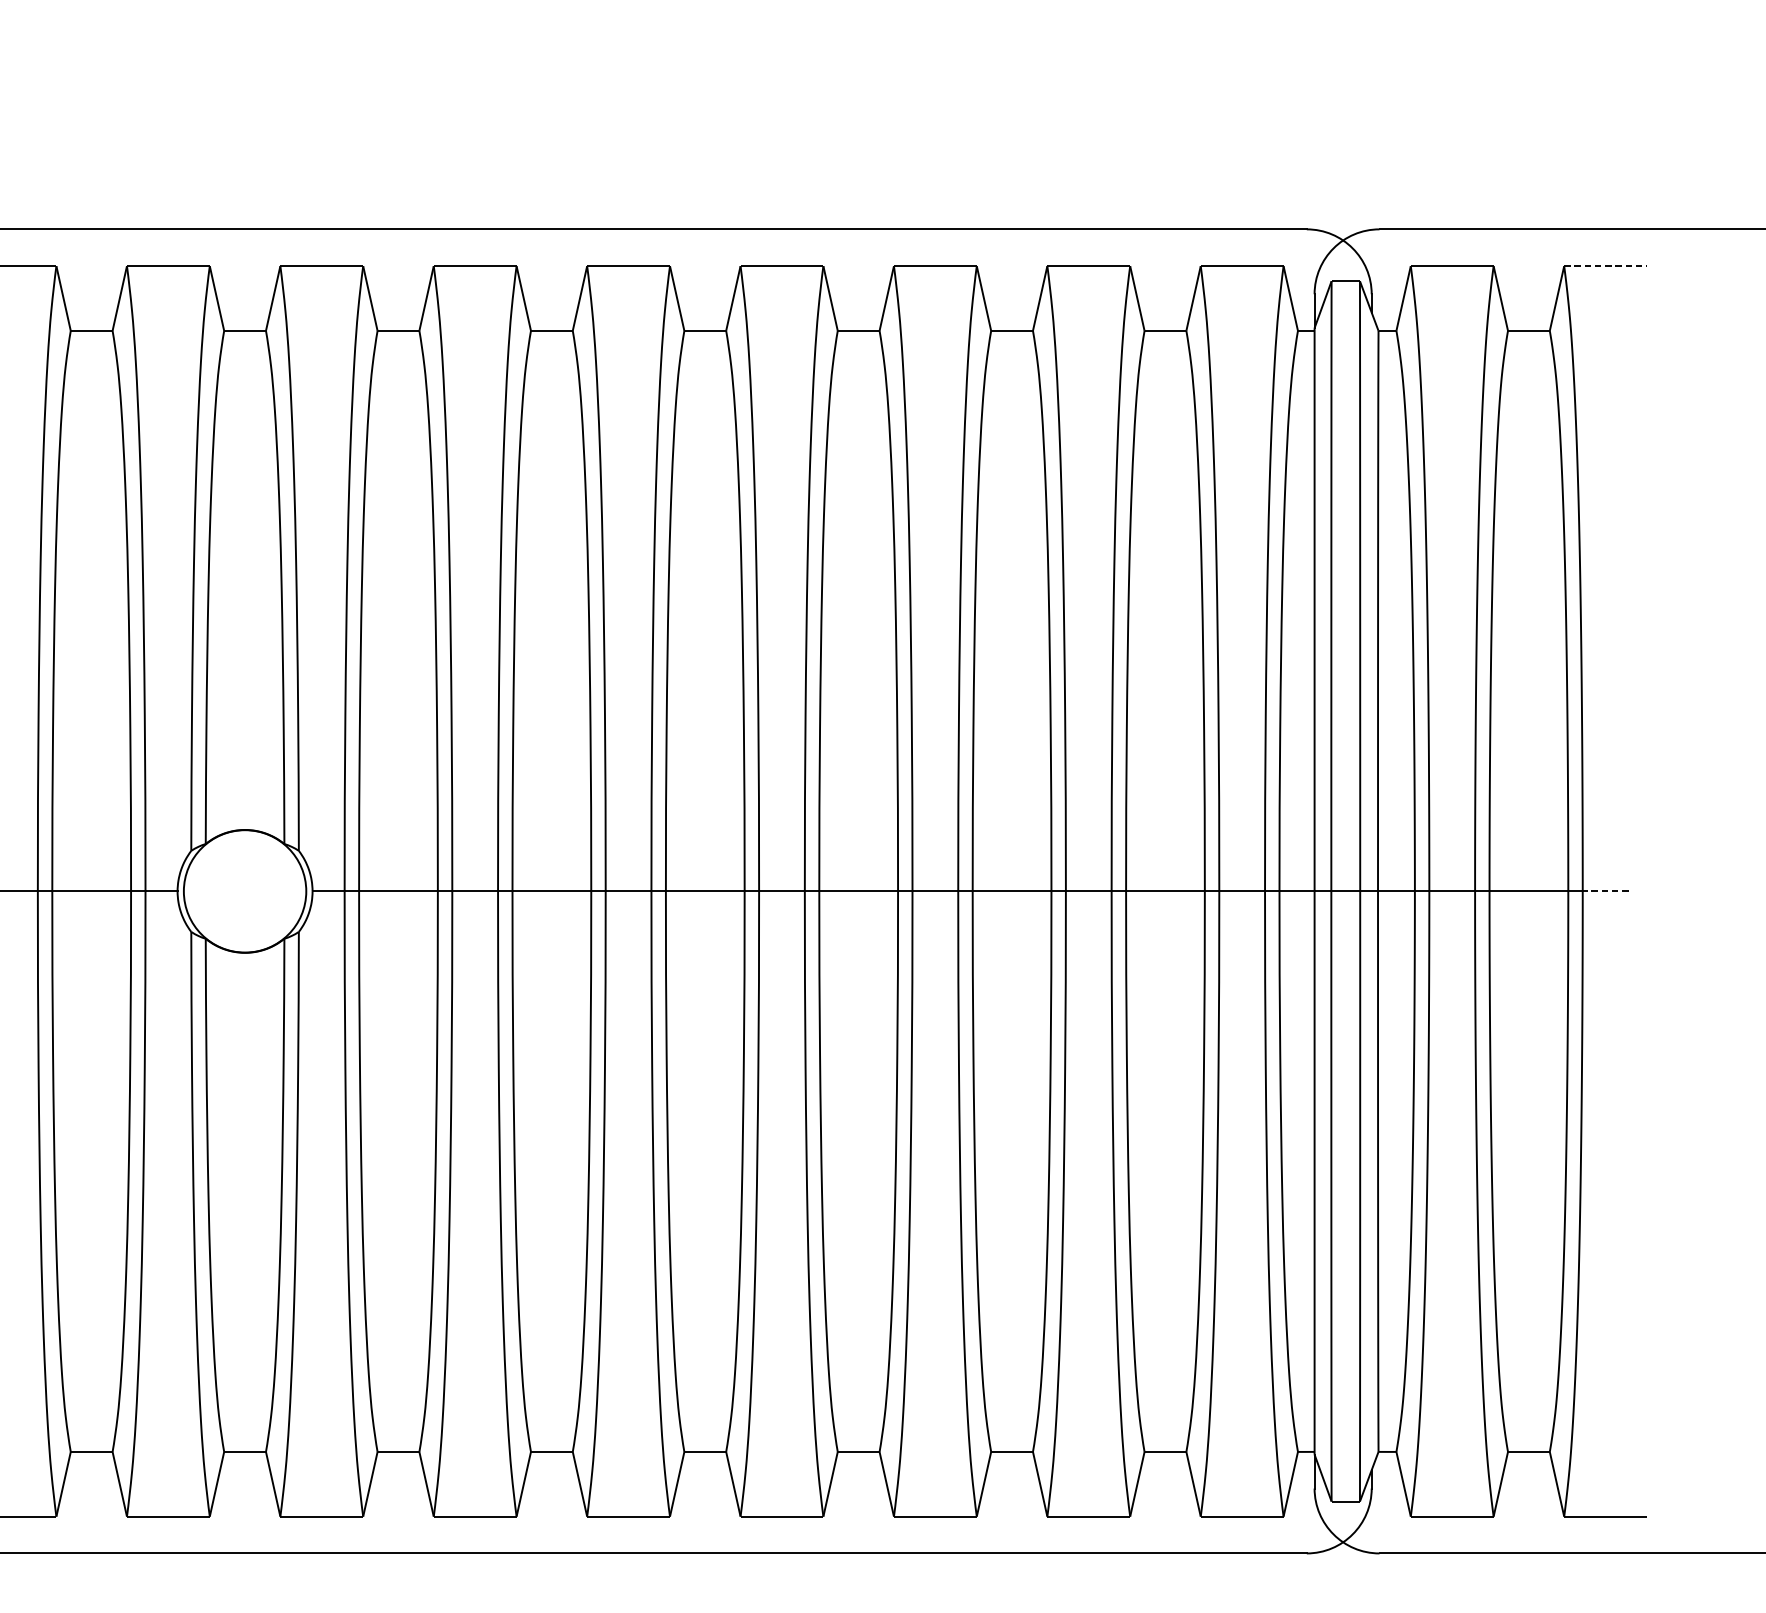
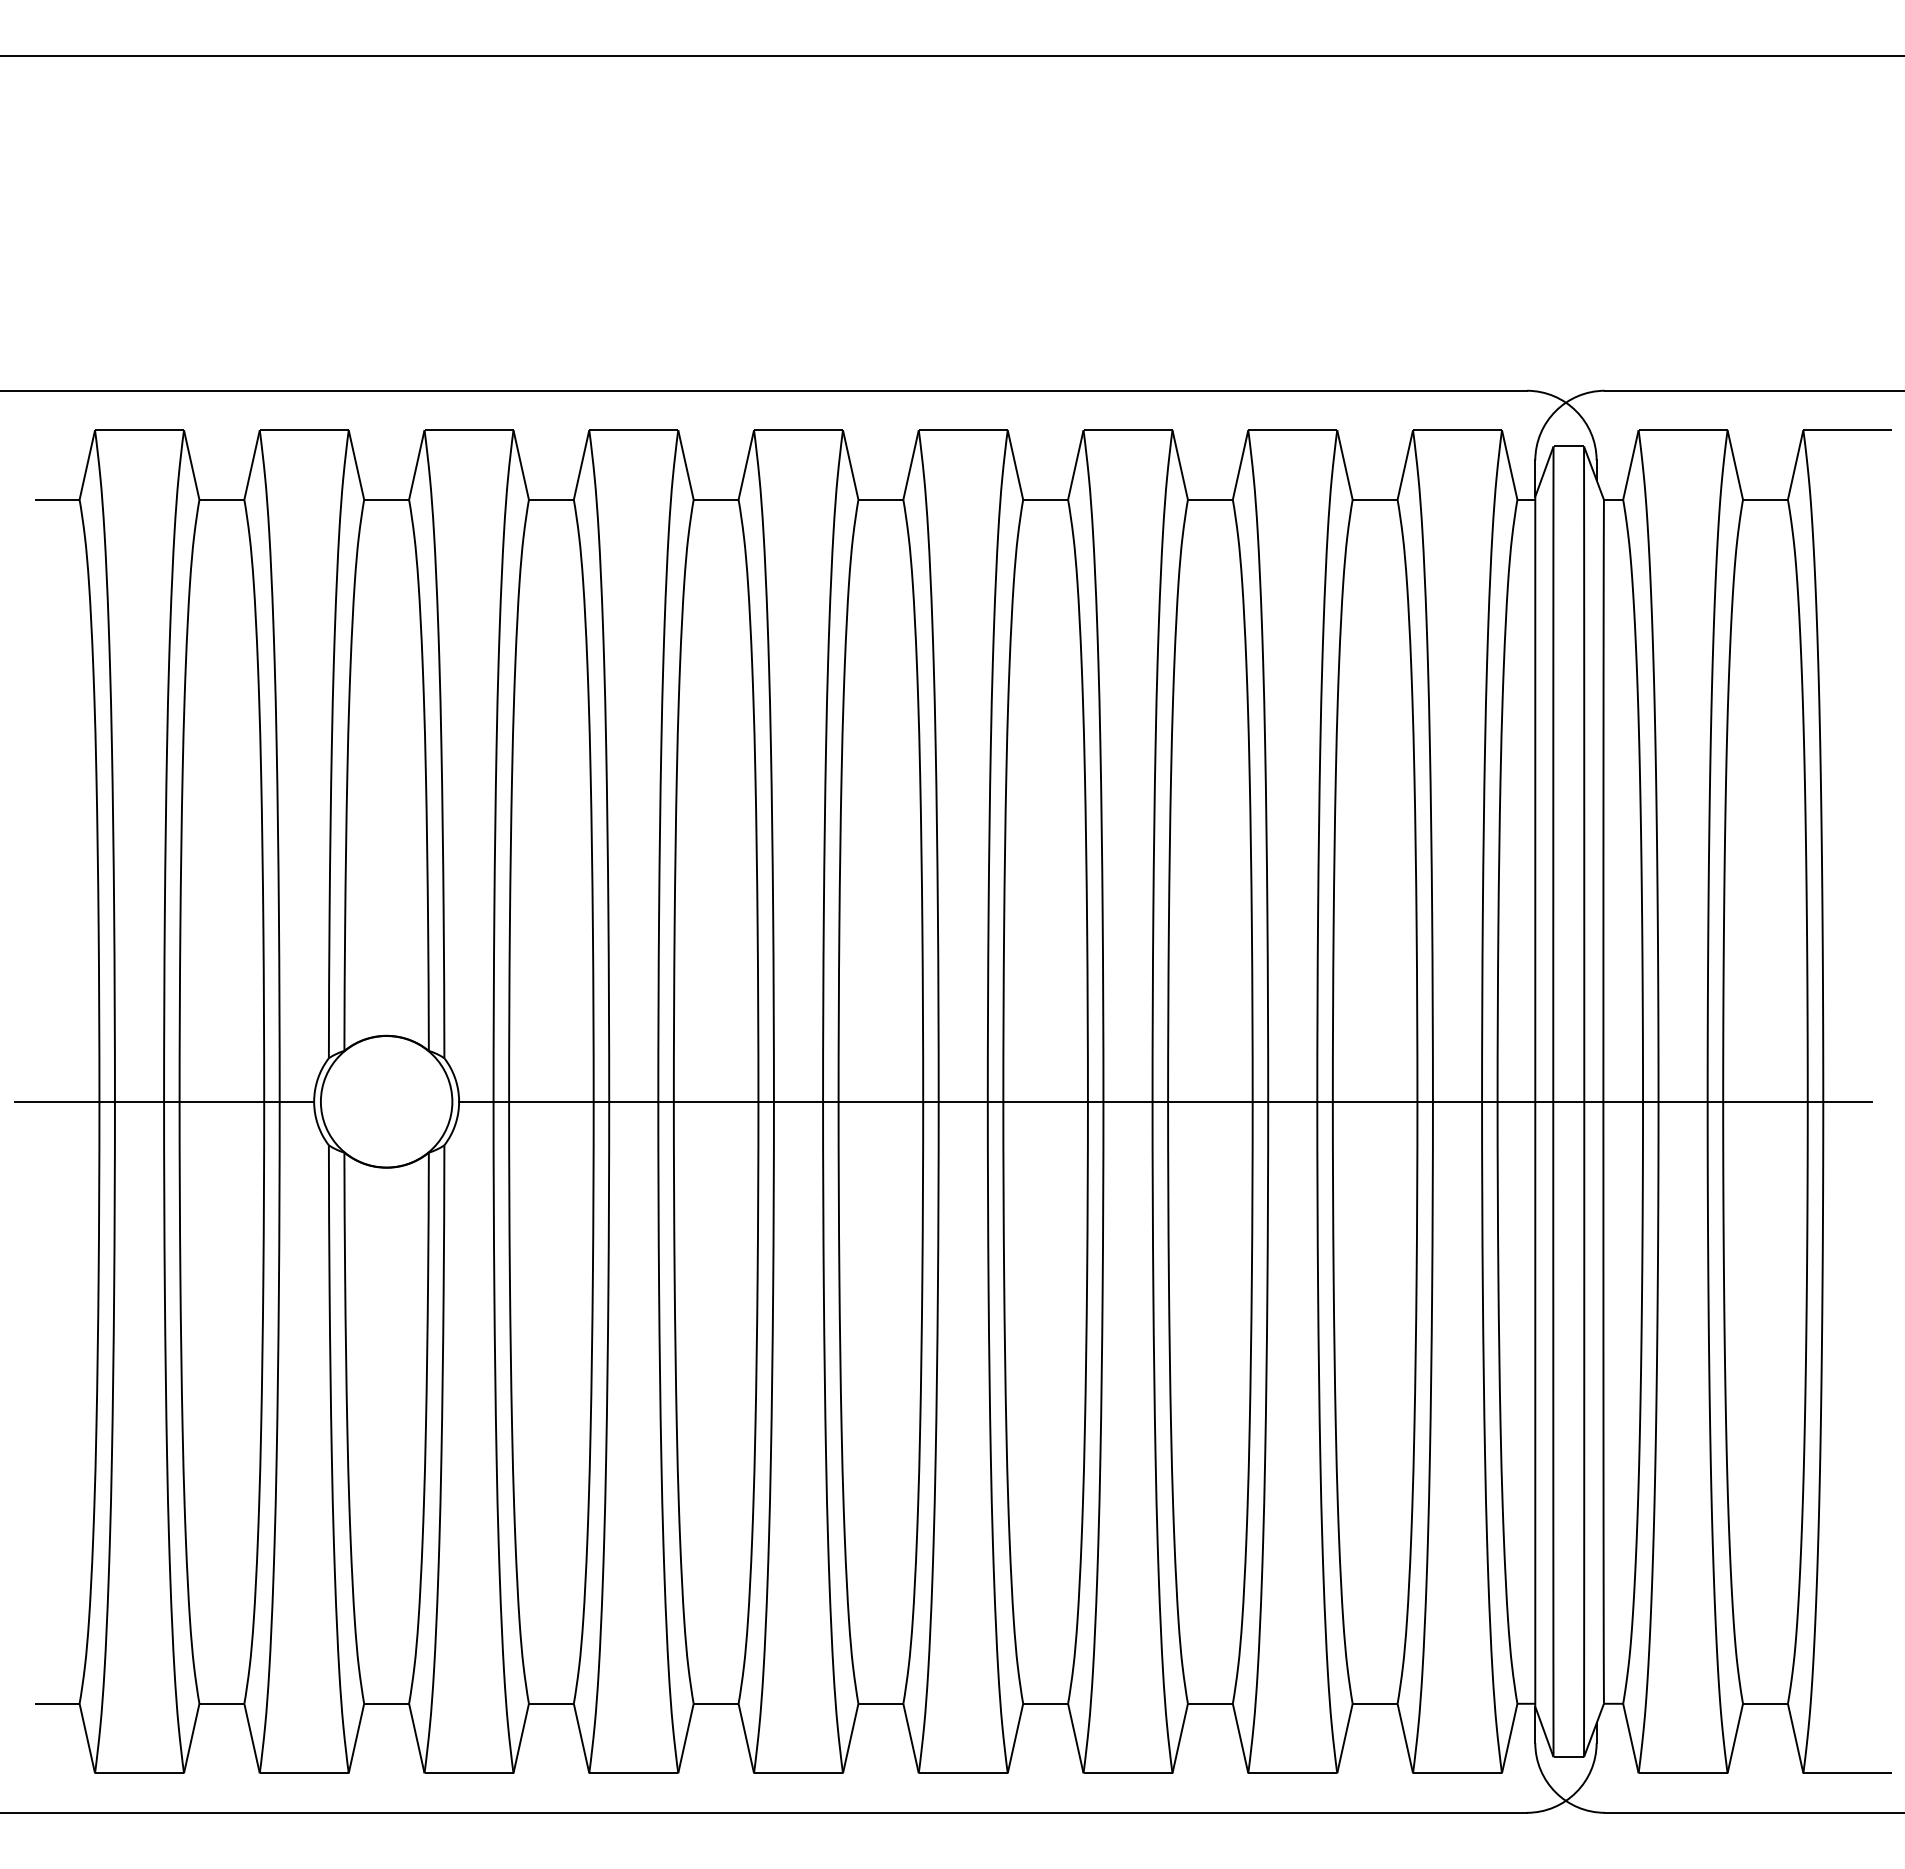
line: (1606, 266) -> (1848, 430), dashed -> solid
line: (1605, 891) -> (1847, 1101), dashed -> solid

